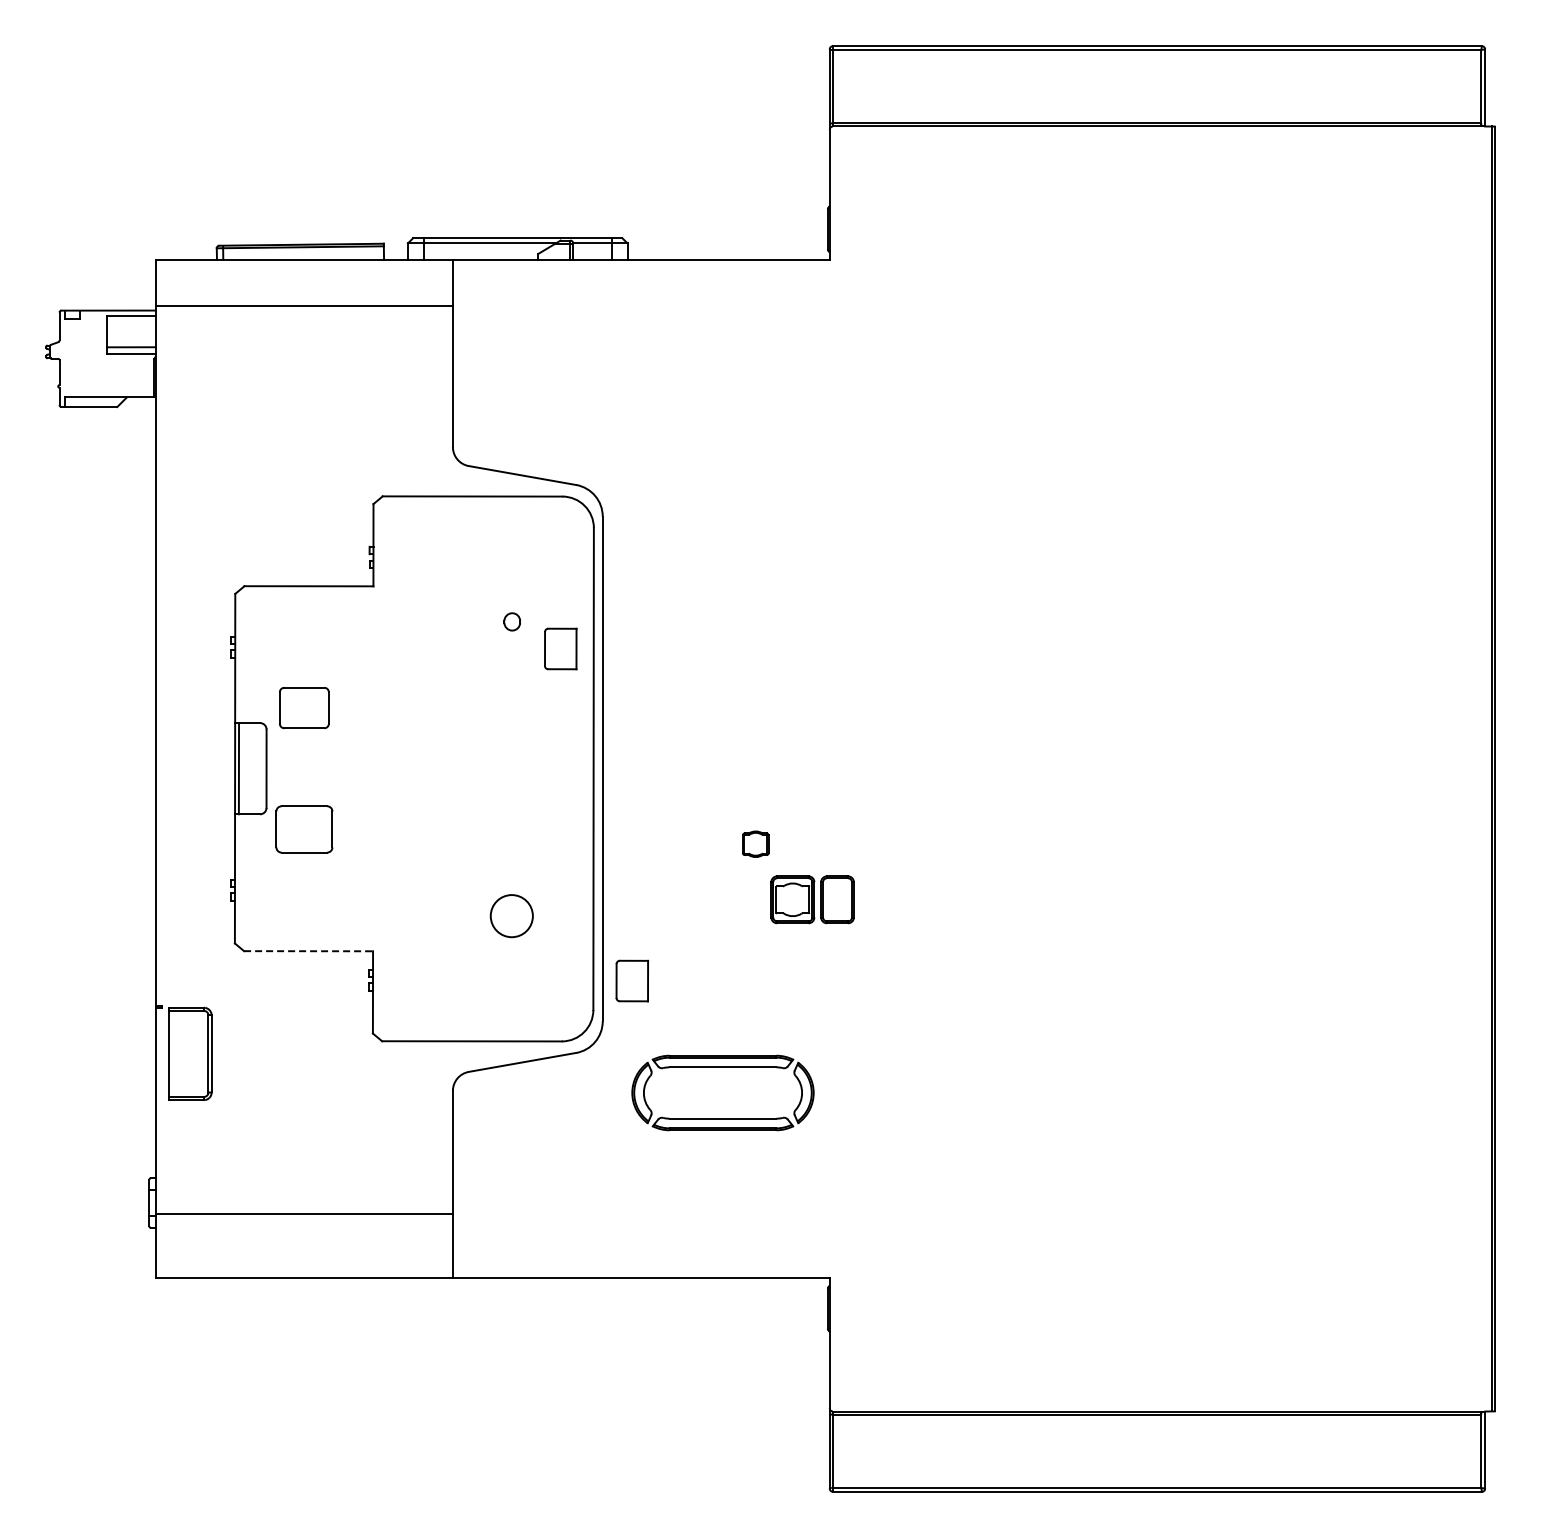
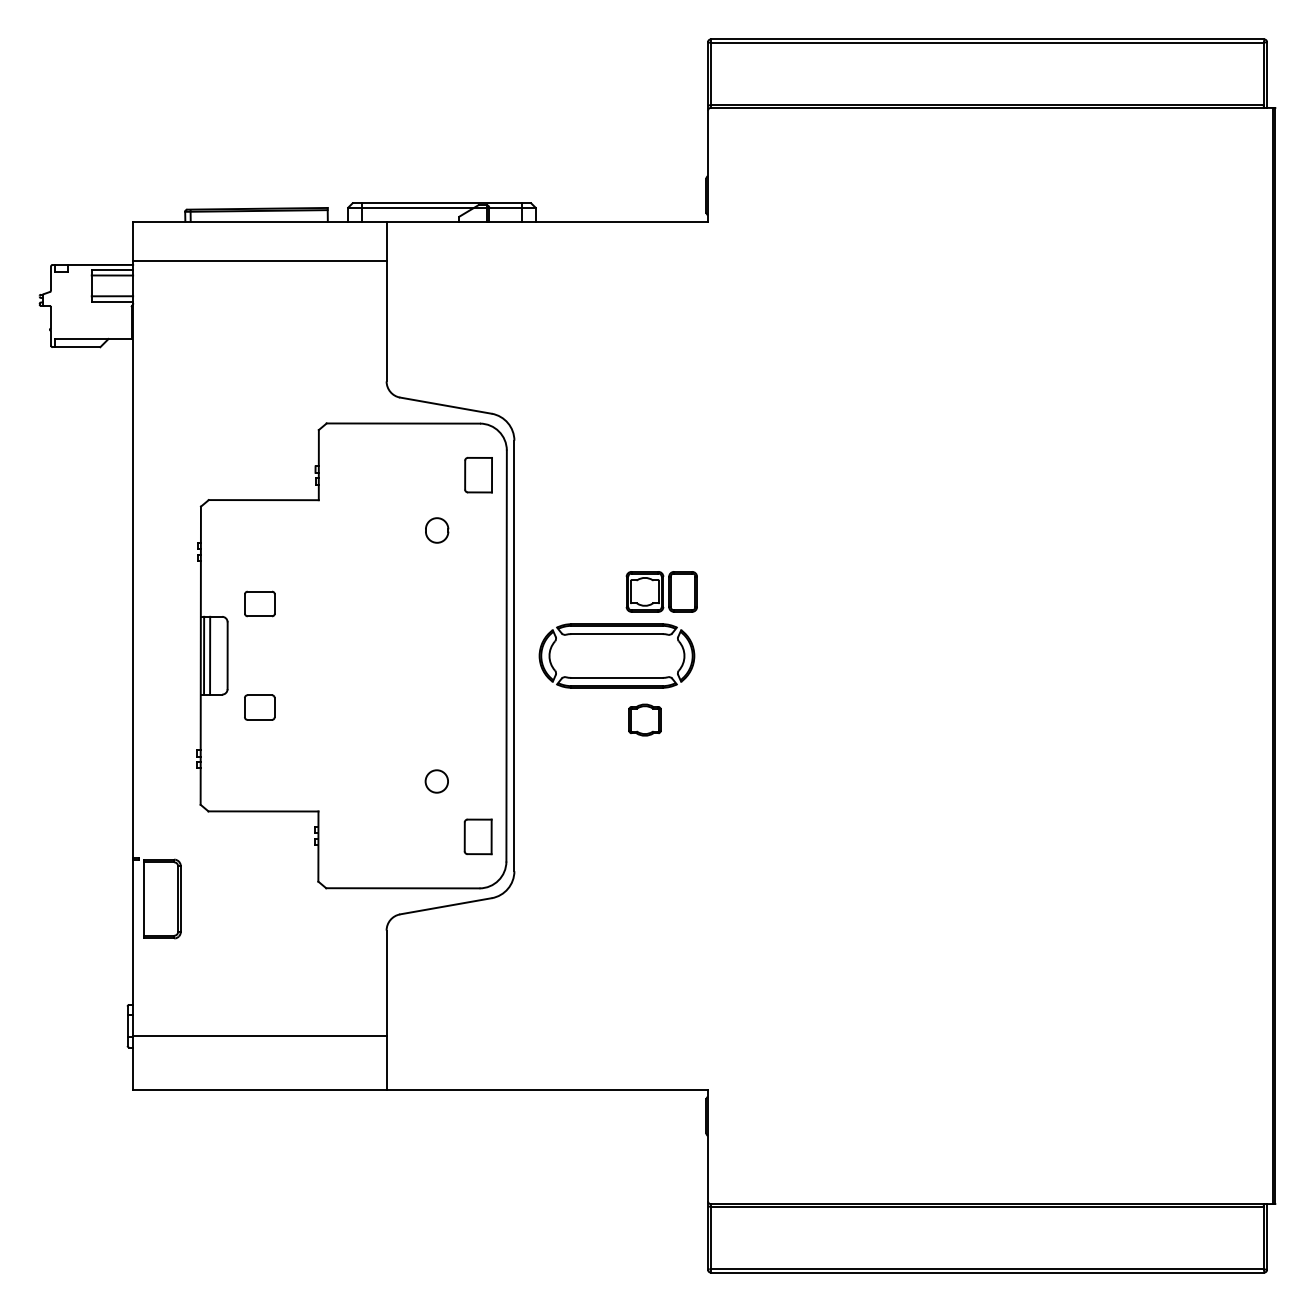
line: (131, 322) -> (112, 275), added
part: (512, 621) -> (437, 530), size x1.67
part: (560, 648) -> (478, 474), moved
part: (304, 707) -> (260, 603), size x0.71
line: (245, 768) -> (209, 655), added
part: (303, 829) -> (259, 707), size x0.62
part: (755, 844) -> (644, 720), size x1.43
part: (812, 899) -> (661, 591), moved
circle: (511, 915) -> (436, 780), size x0.62
line: (309, 951) -> (264, 811), dashed -> solid
part: (631, 980) -> (477, 836), moved
part: (722, 1067) -> (616, 634), moved

